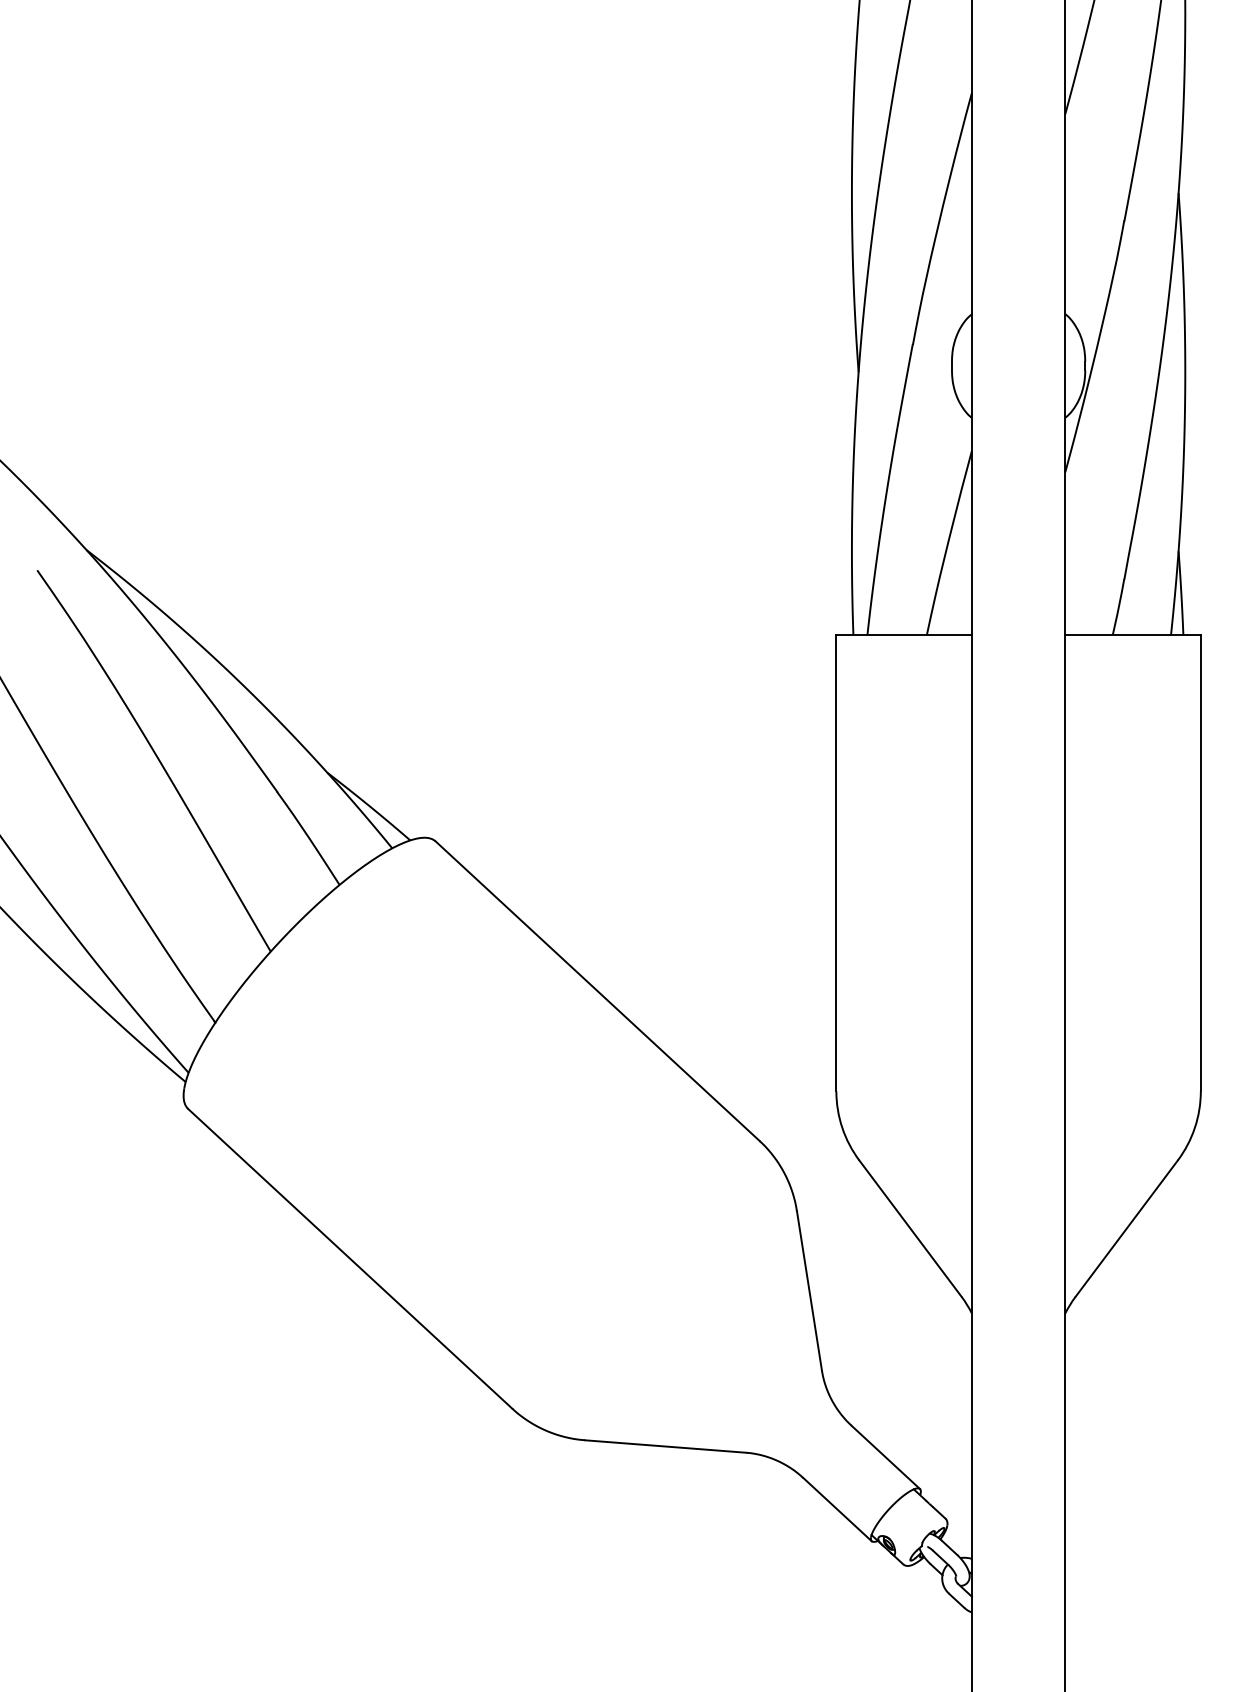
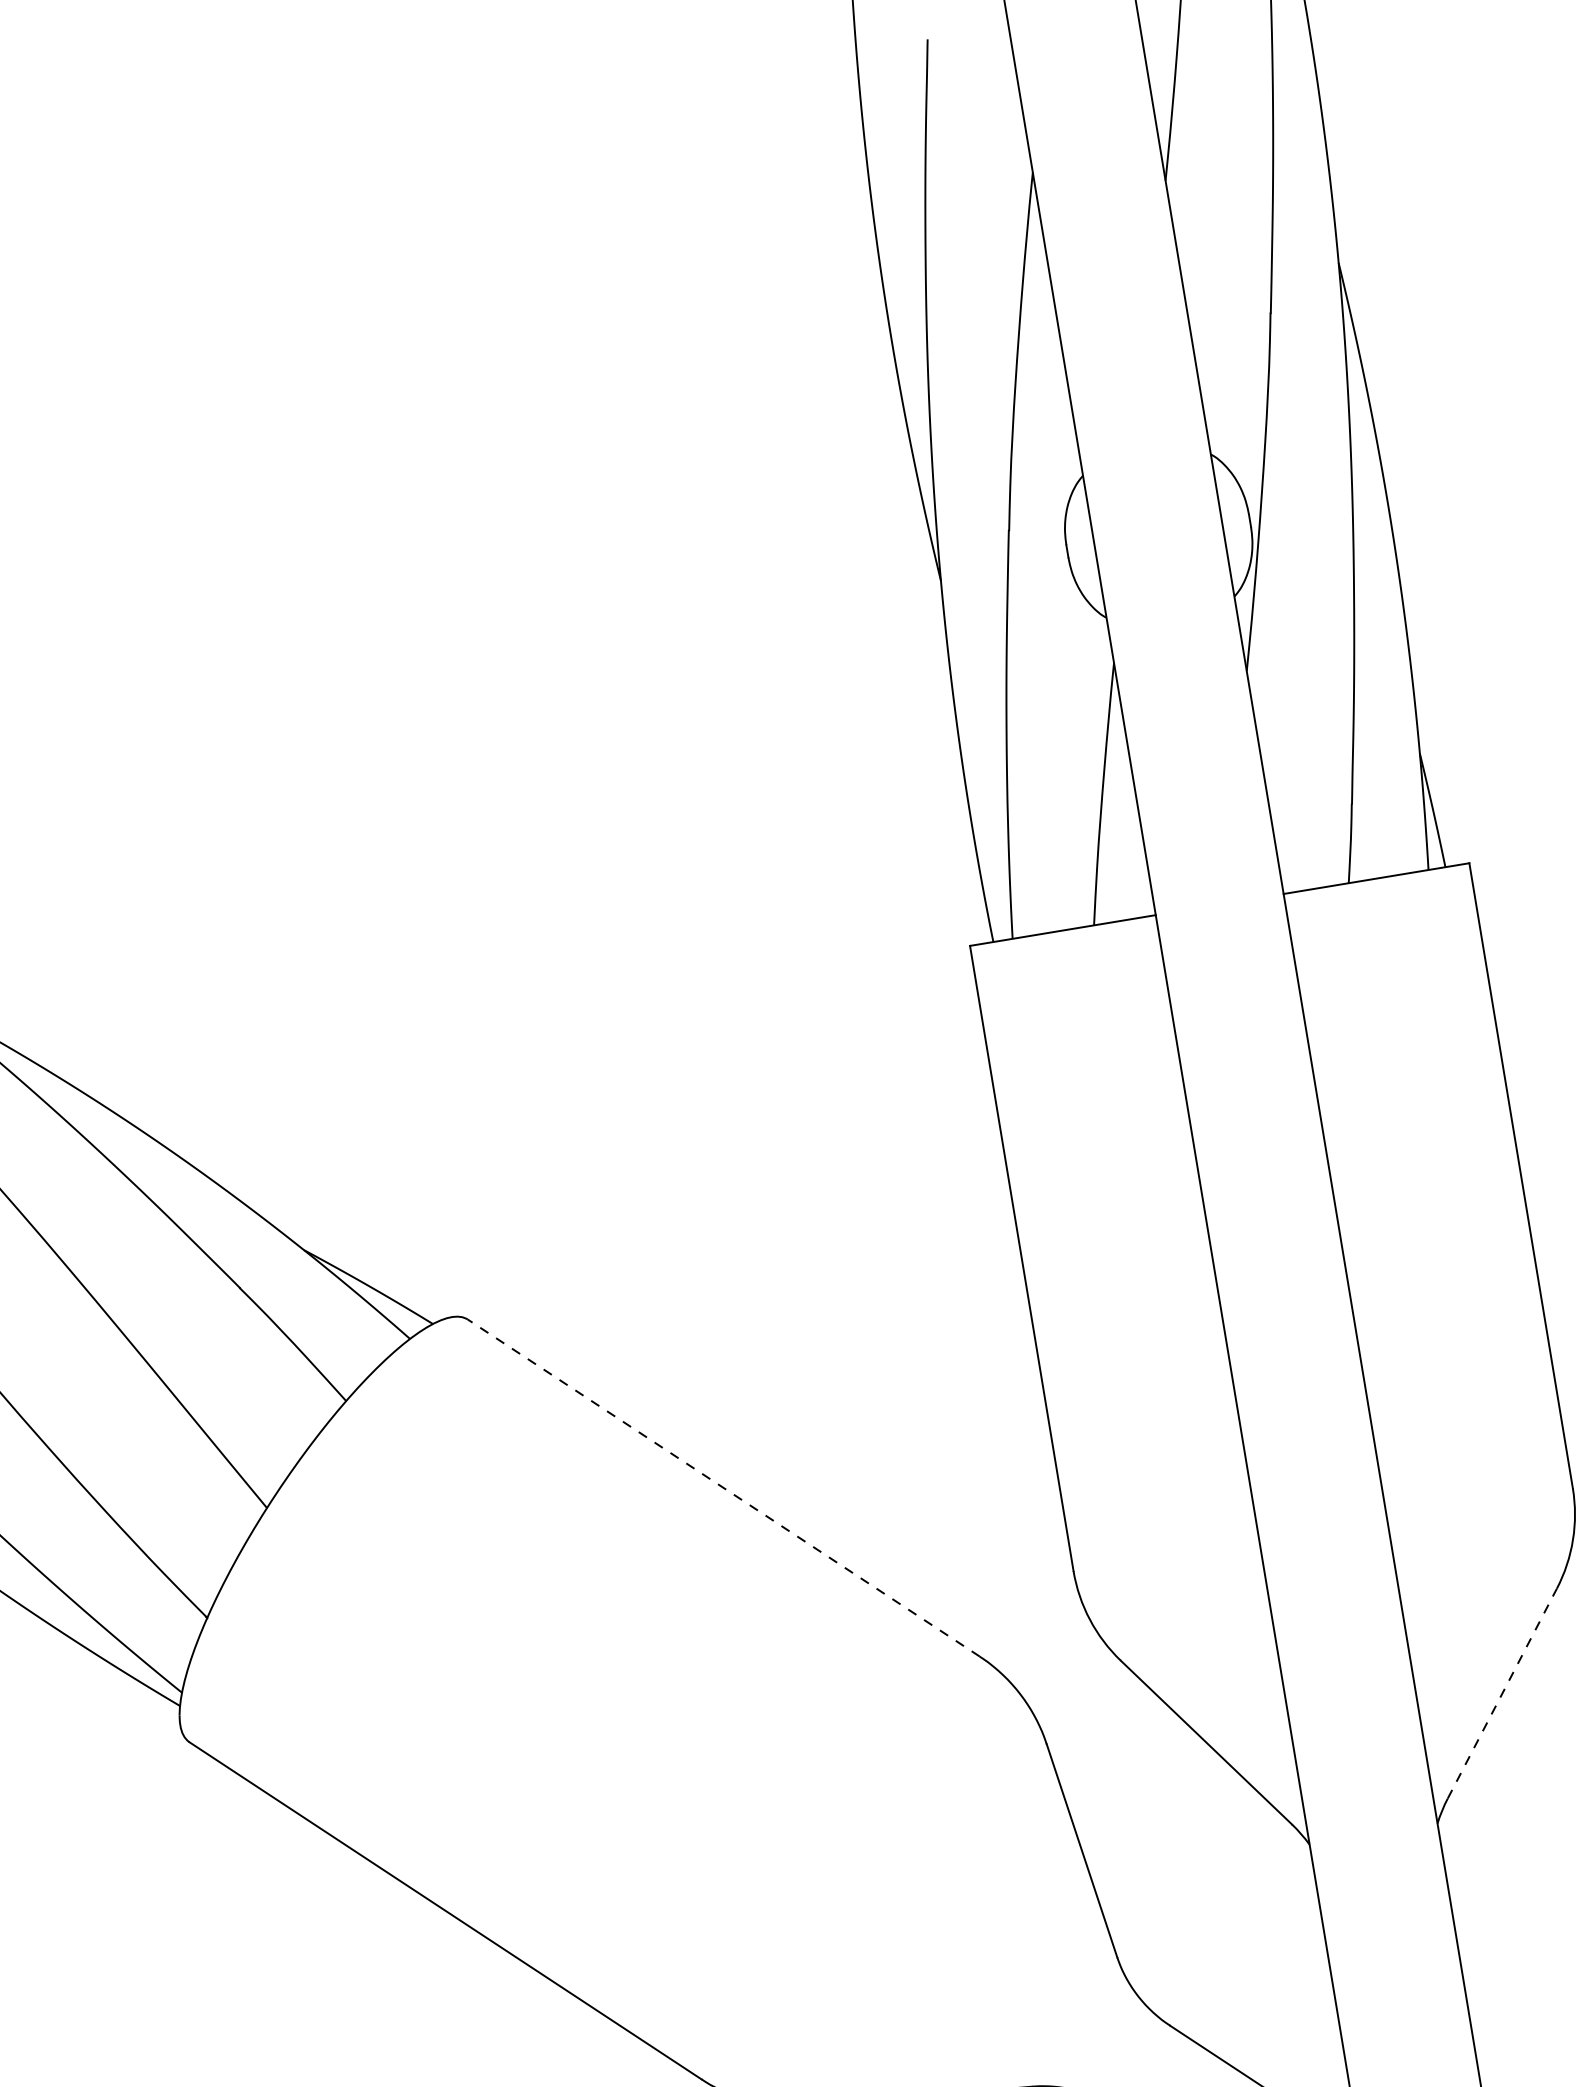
line: (597, 991) -> (723, 1488), solid -> dashed
line: (1126, 1228) -> (1502, 1693), solid -> dashed

